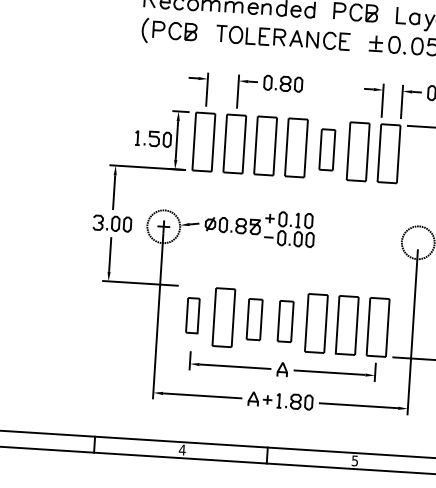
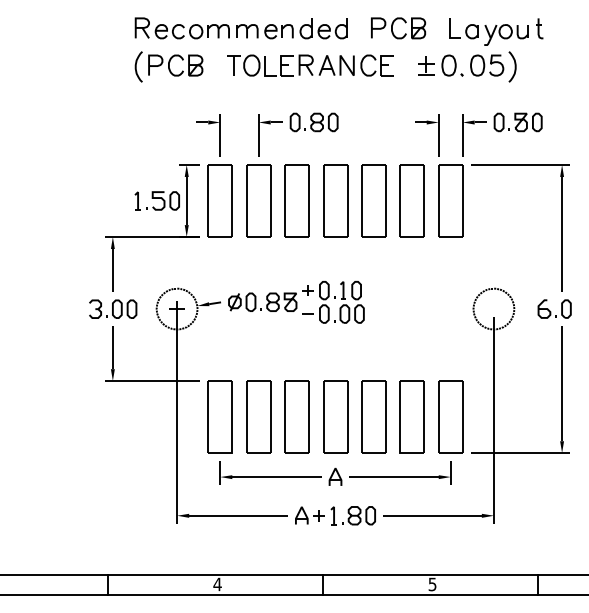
part: (327, 149) -> (373, 200), size x1.43
part: (192, 315) -> (219, 416), size x1.67
part: (254, 319) -> (296, 416), size x1.43
part: (285, 321) -> (335, 416), size x1.43

